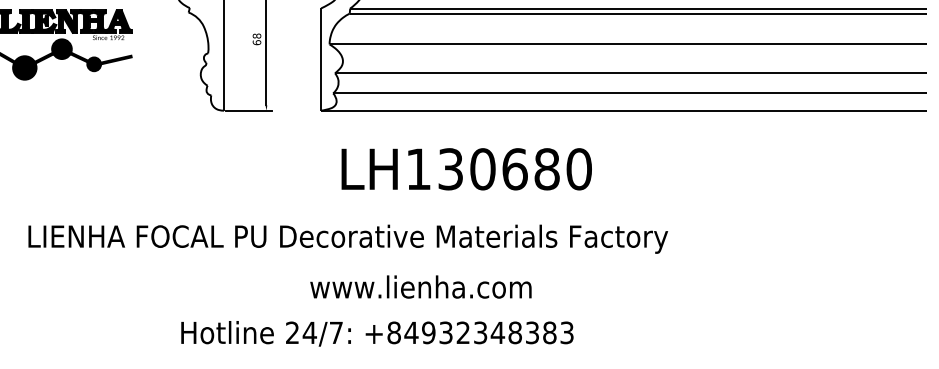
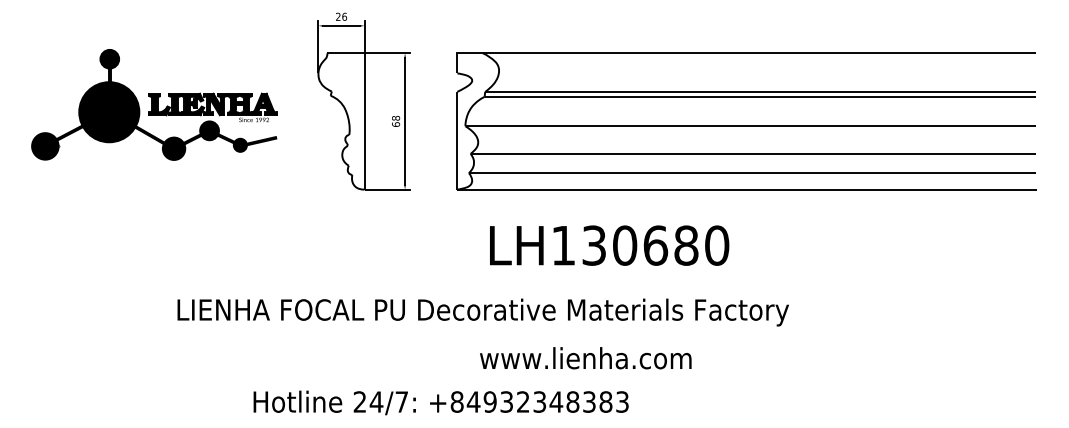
text: (466, 169) -> (609, 245), moved
text: (420, 287) -> (585, 358), moved
text: (376, 333) -> (440, 402), moved

